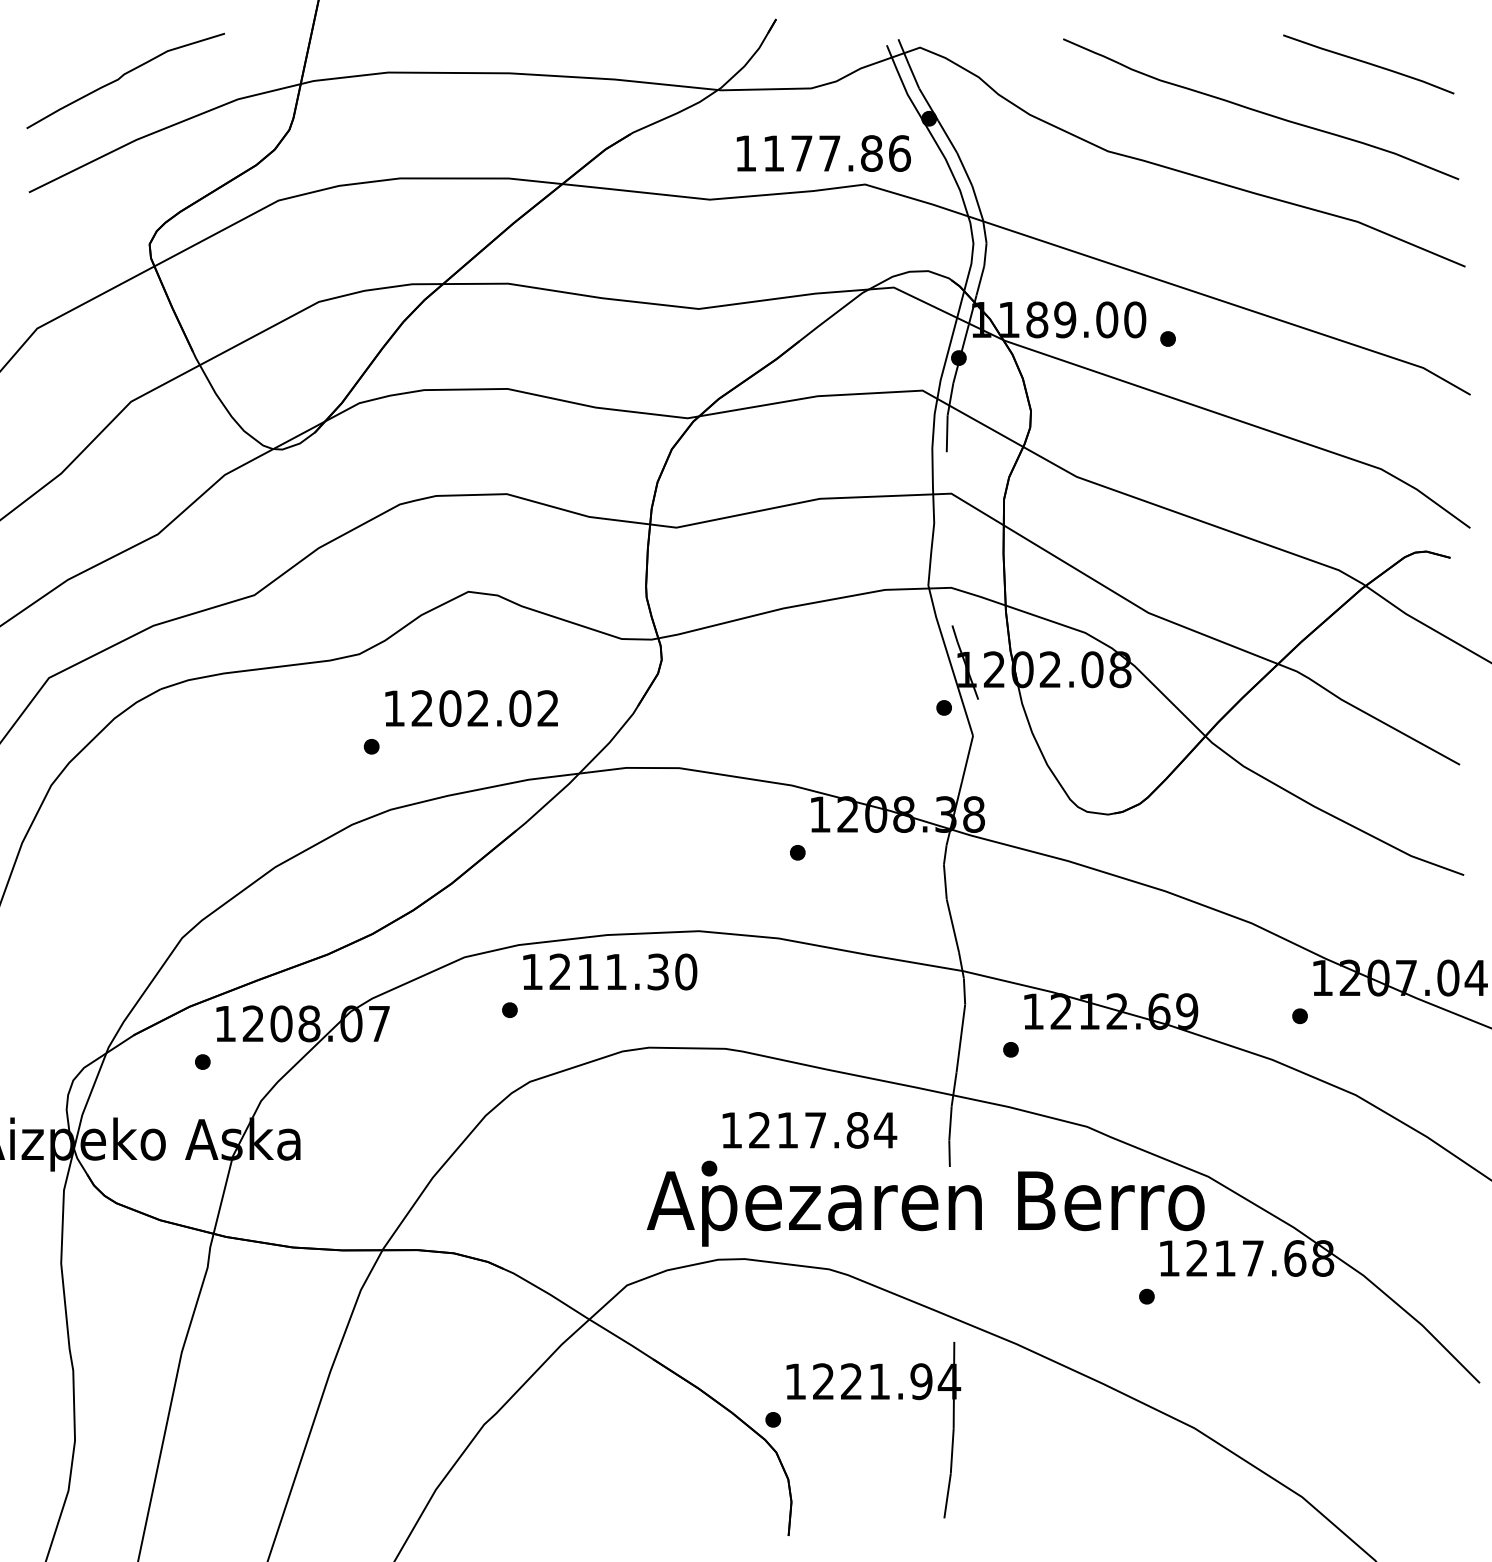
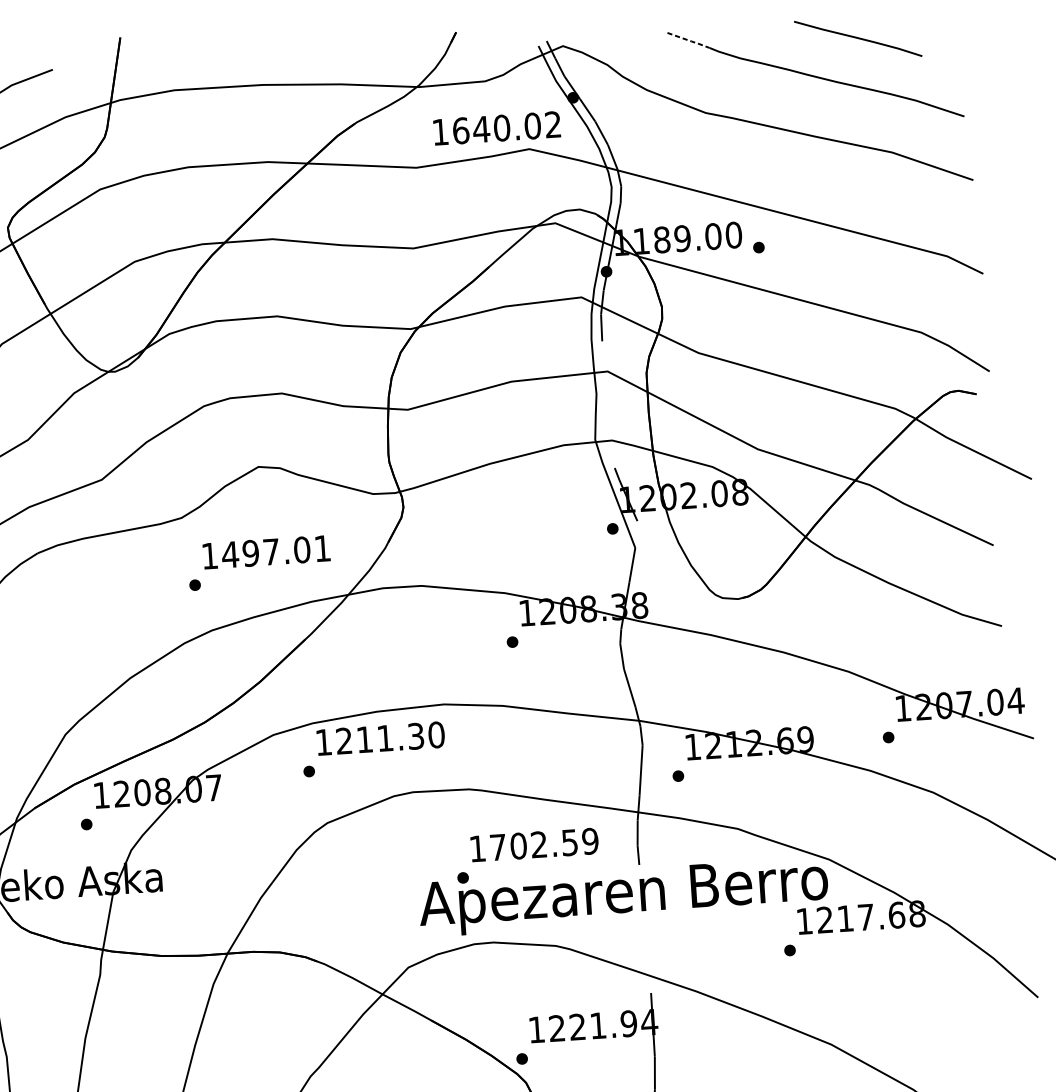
line: (1092, 51) -> (689, 40), solid -> dashed
curve: (1368, 64) -> (858, 38), moved
text: (837, 153) -> (507, 127), 1177.86 -> 1640.02
text: (484, 708) -> (275, 551), 1202.02 -> 1497.01
text: (823, 1130) -> (544, 844), 1217.84 -> 1702.59

